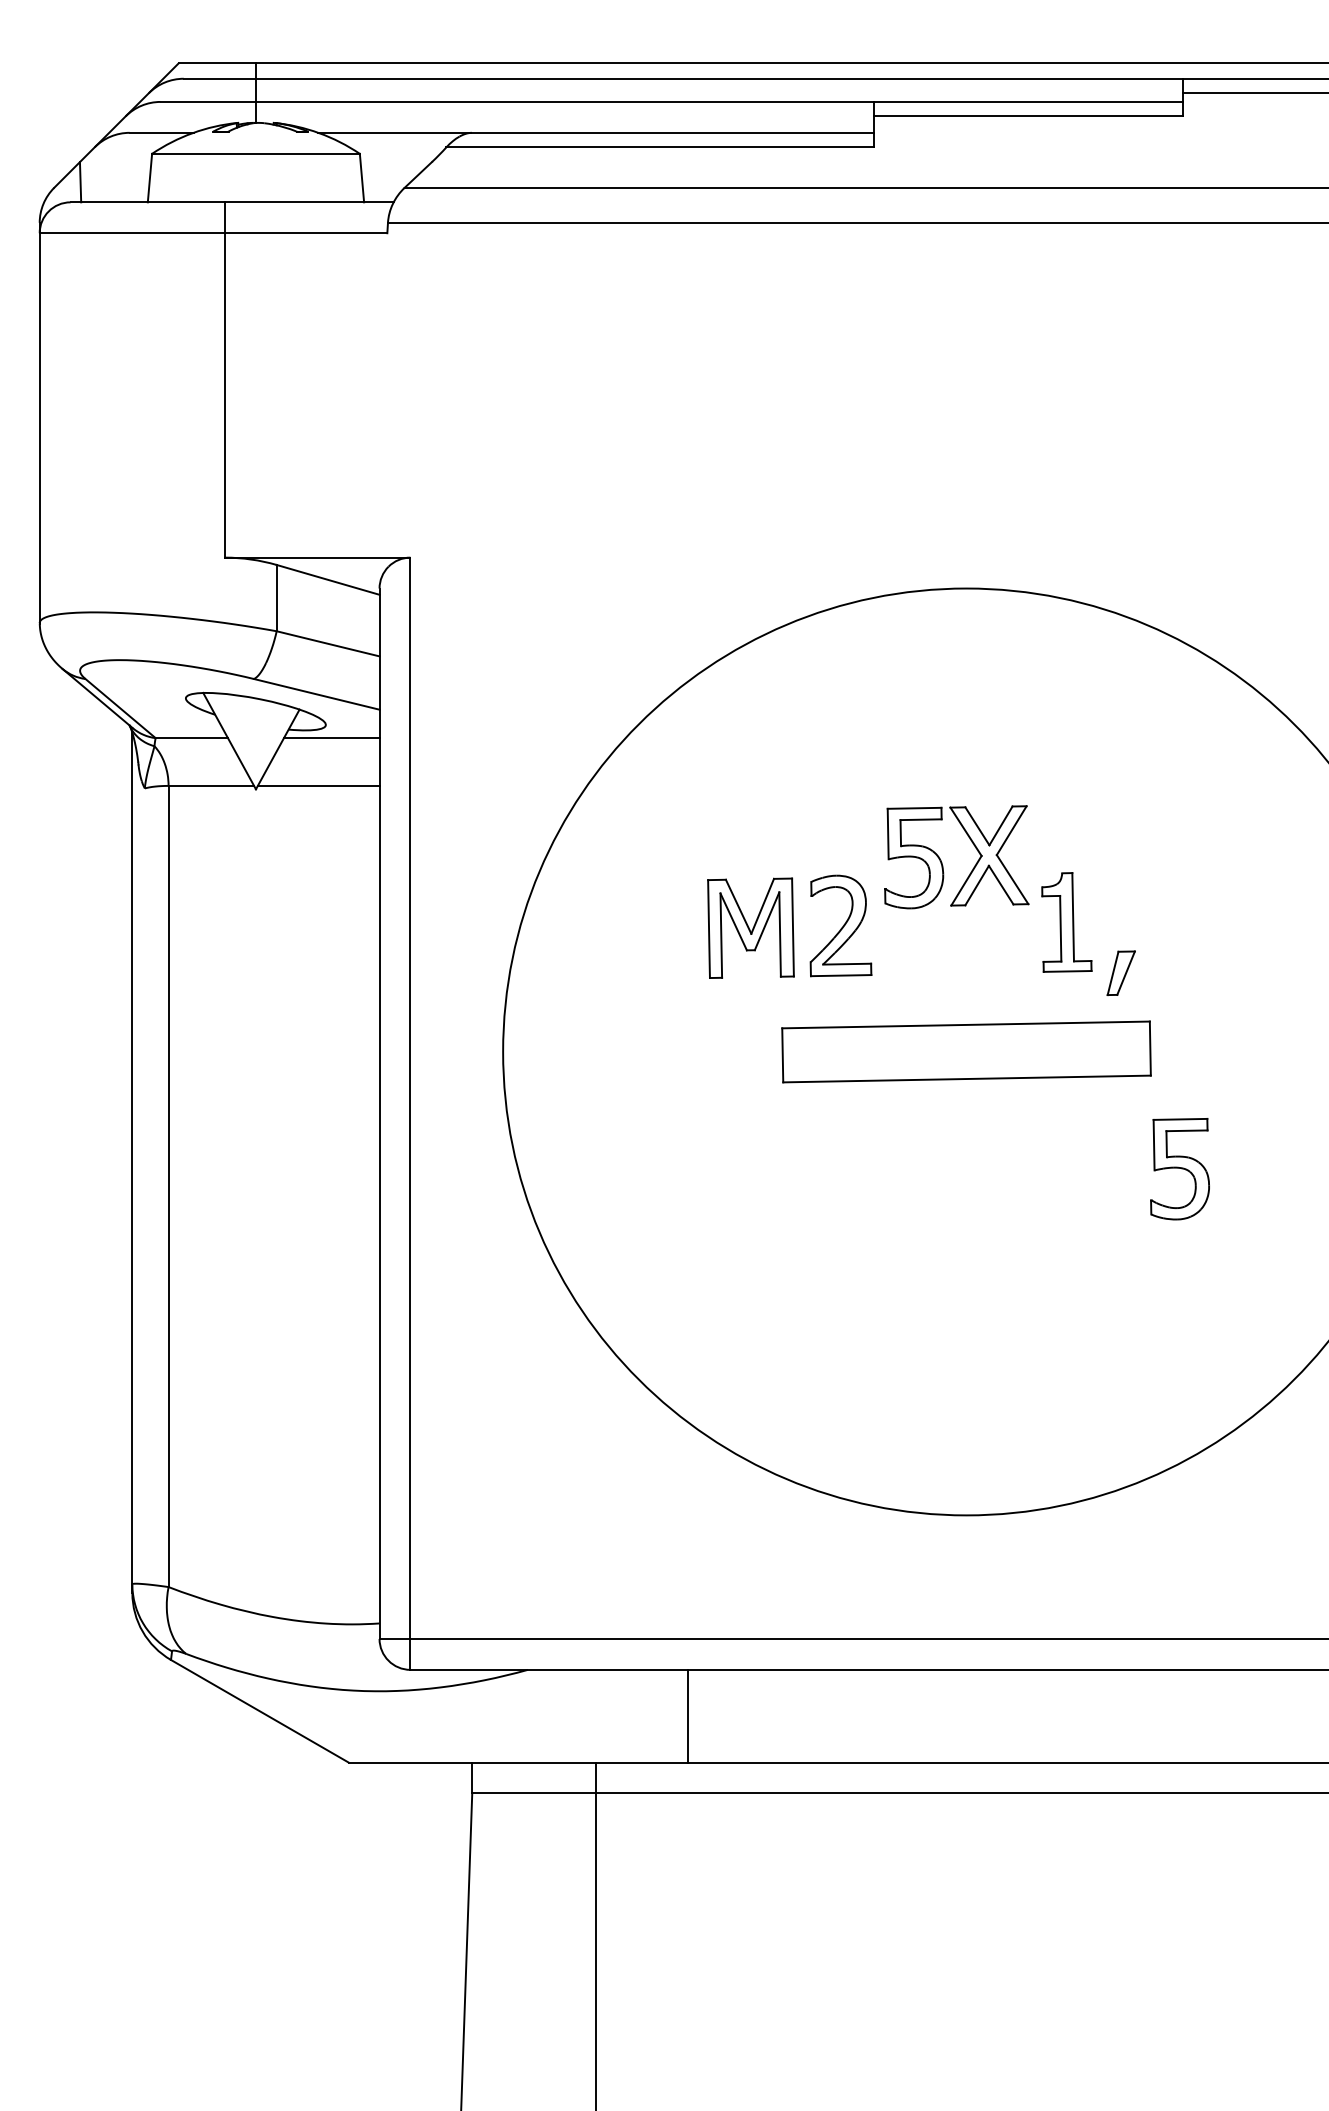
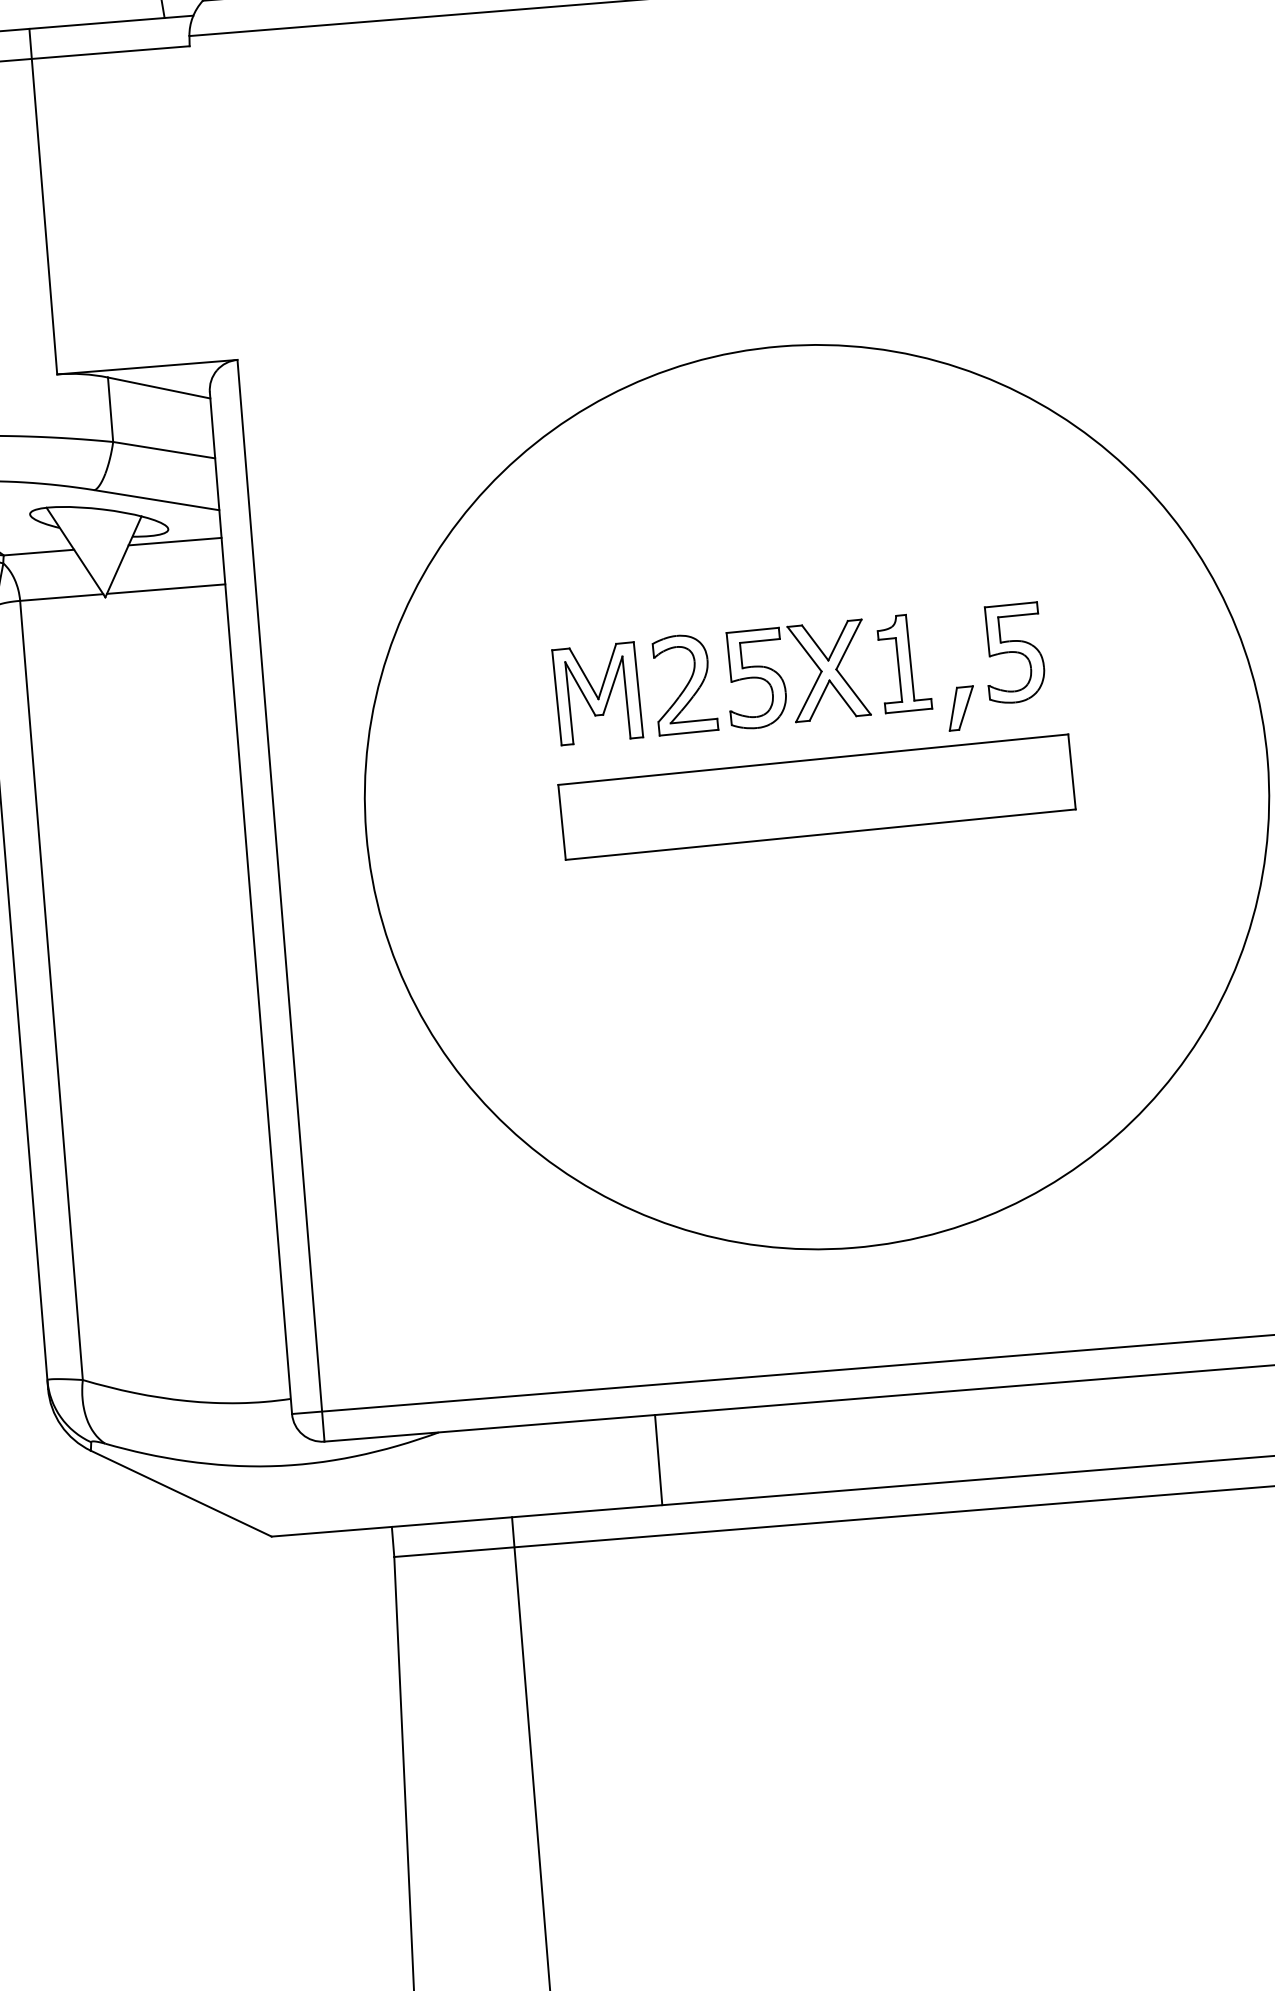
part: (942, 862) -> (784, 680), moved
part: (966, 1051) -> (816, 796), size x1.43
part: (1179, 1169) -> (1013, 653), moved
line: (688, 1715) -> (658, 1459), moved

